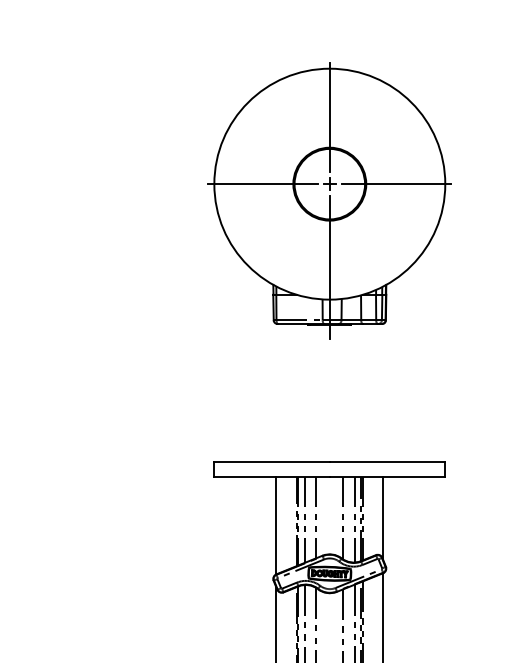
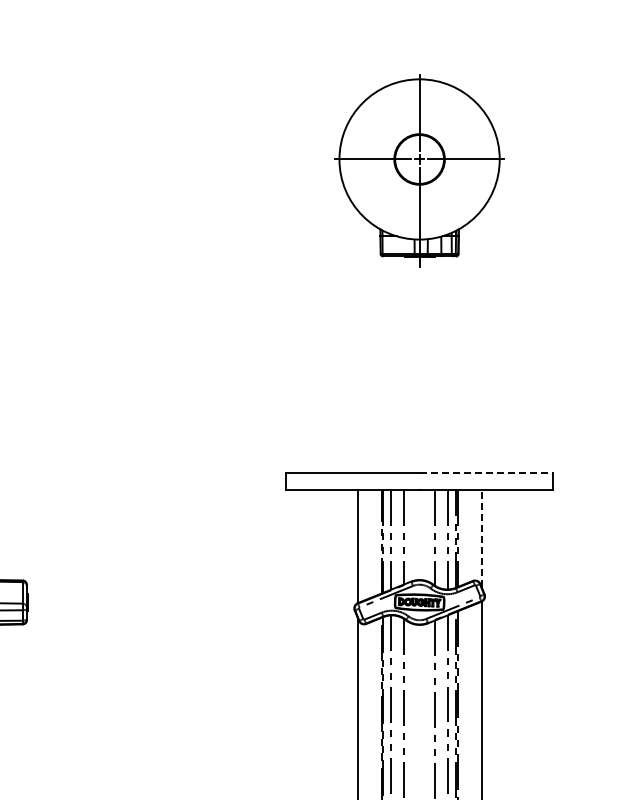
part: (329, 200) -> (419, 170), size x0.6
line: (387, 462) -> (486, 473), solid -> dashed
line: (383, 517) -> (481, 537), solid -> dashed

